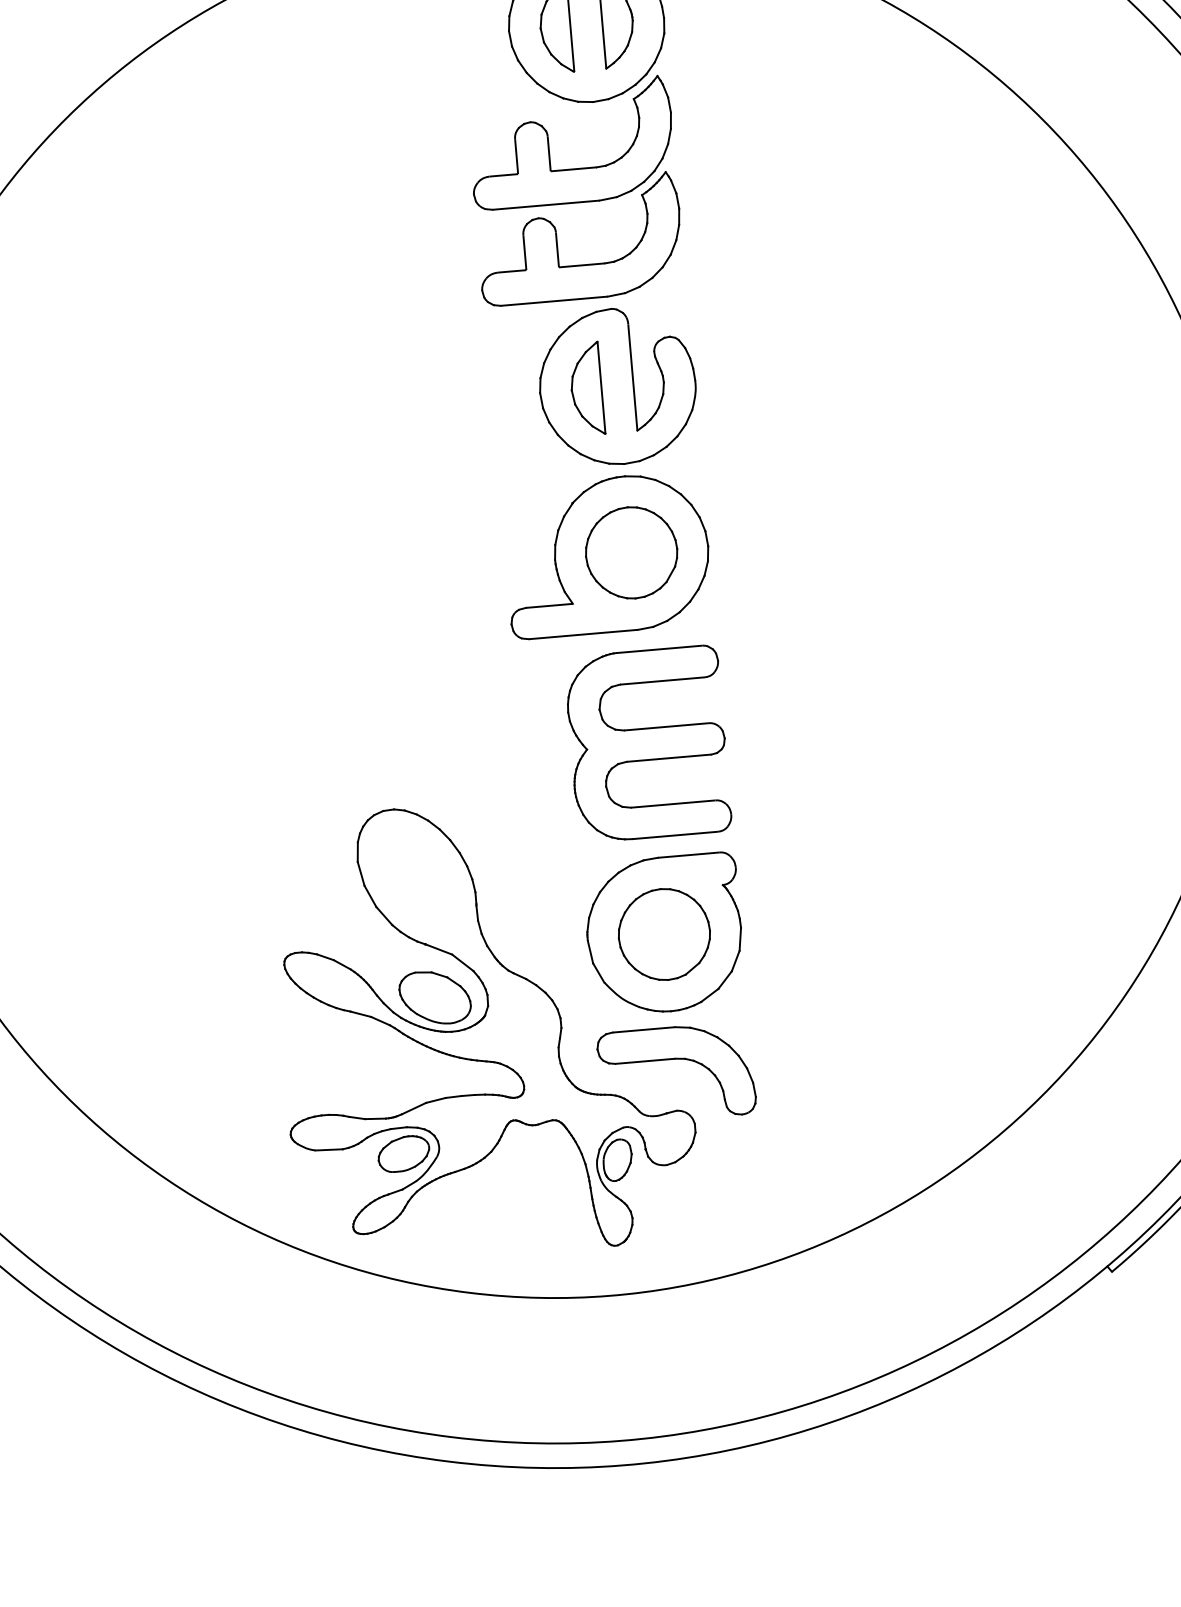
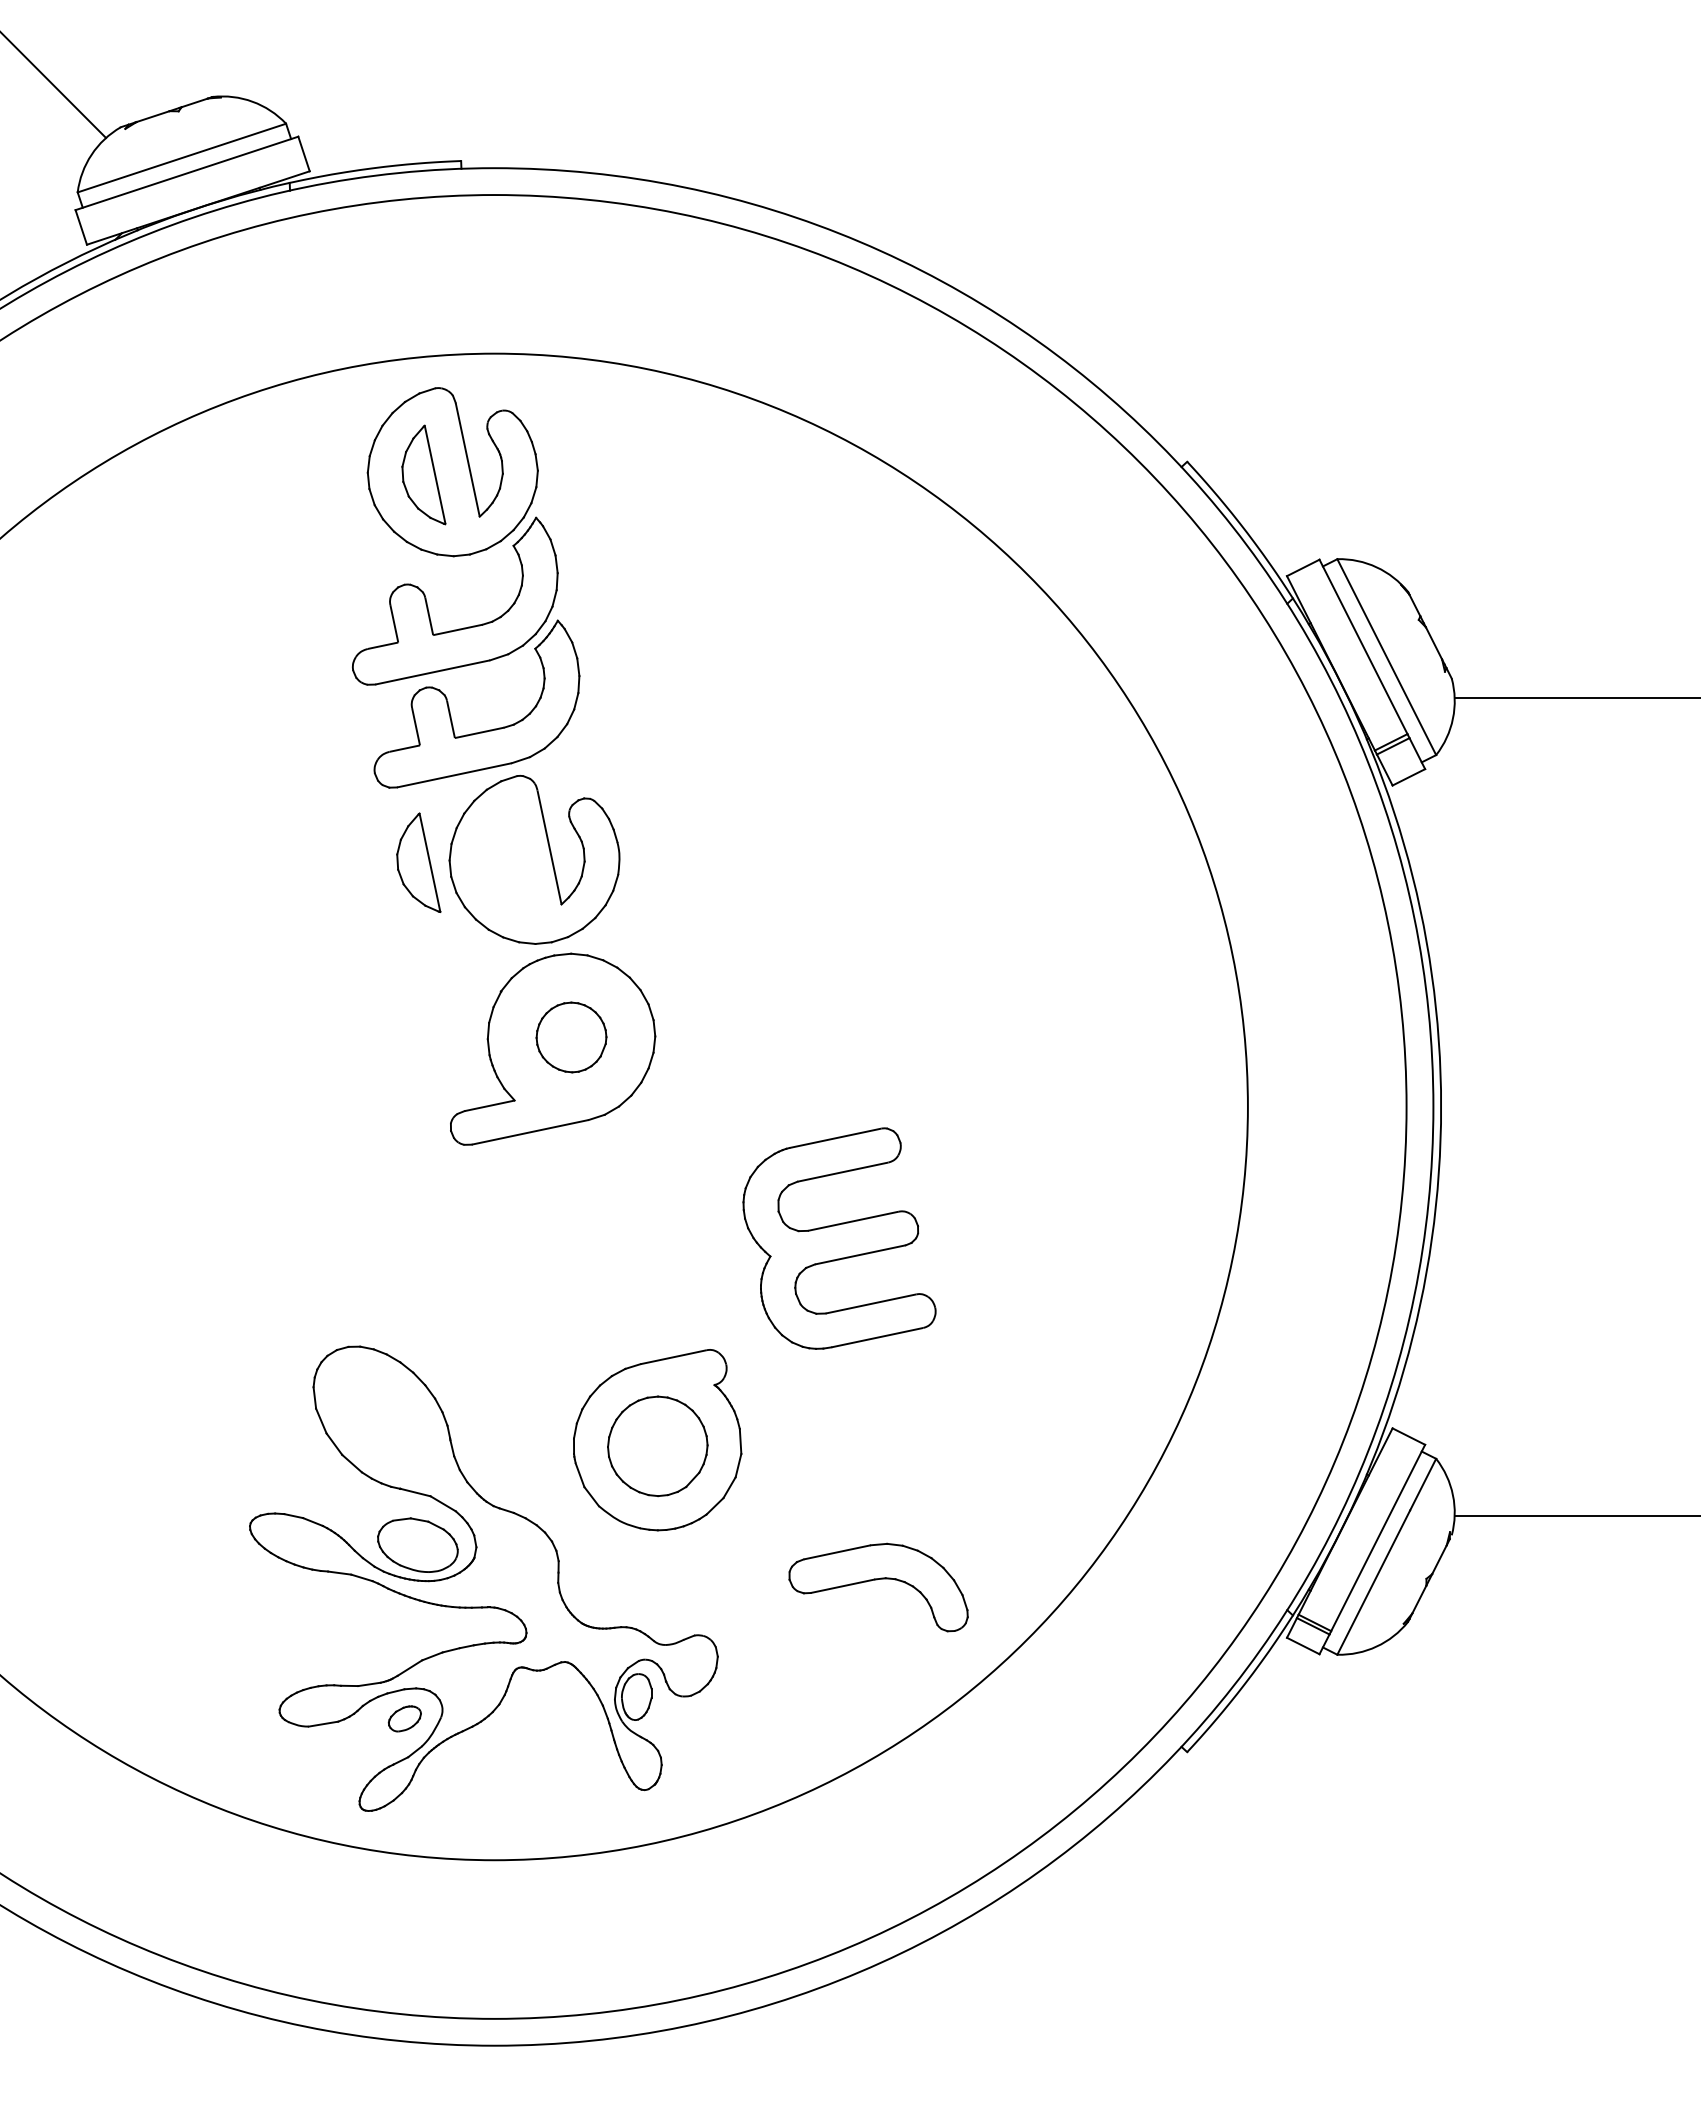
part: (591, 386) -> (418, 862), moved
part: (631, 552) -> (571, 1037), size x0.7
part: (651, 740) -> (839, 1238), moved
part: (677, 1059) -> (877, 1580), moved
part: (403, 1153) -> (404, 1718), size x0.6

